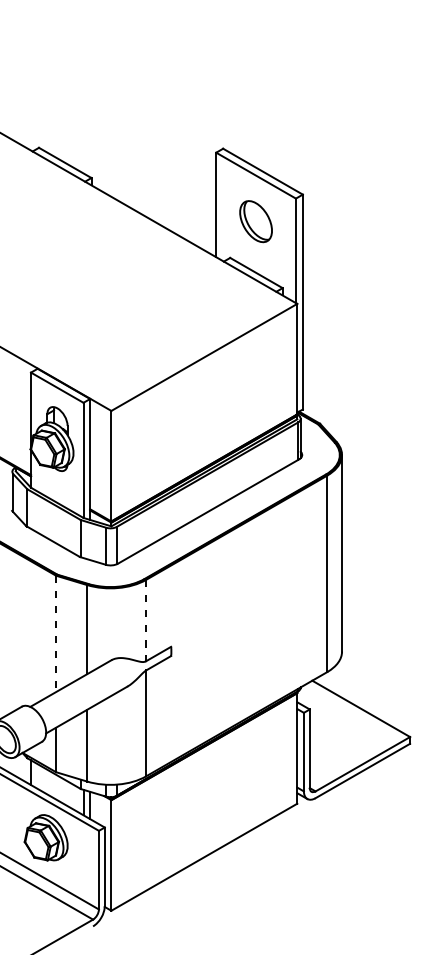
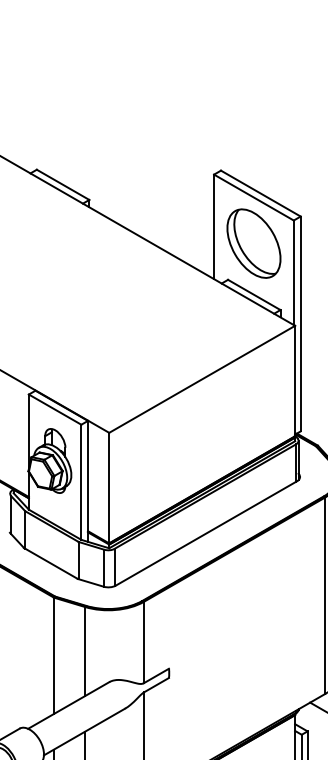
part: (255, 221) -> (253, 243), size x1.67
line: (146, 620) -> (144, 642), dashed -> solid
line: (56, 634) -> (54, 656), dashed -> solid

